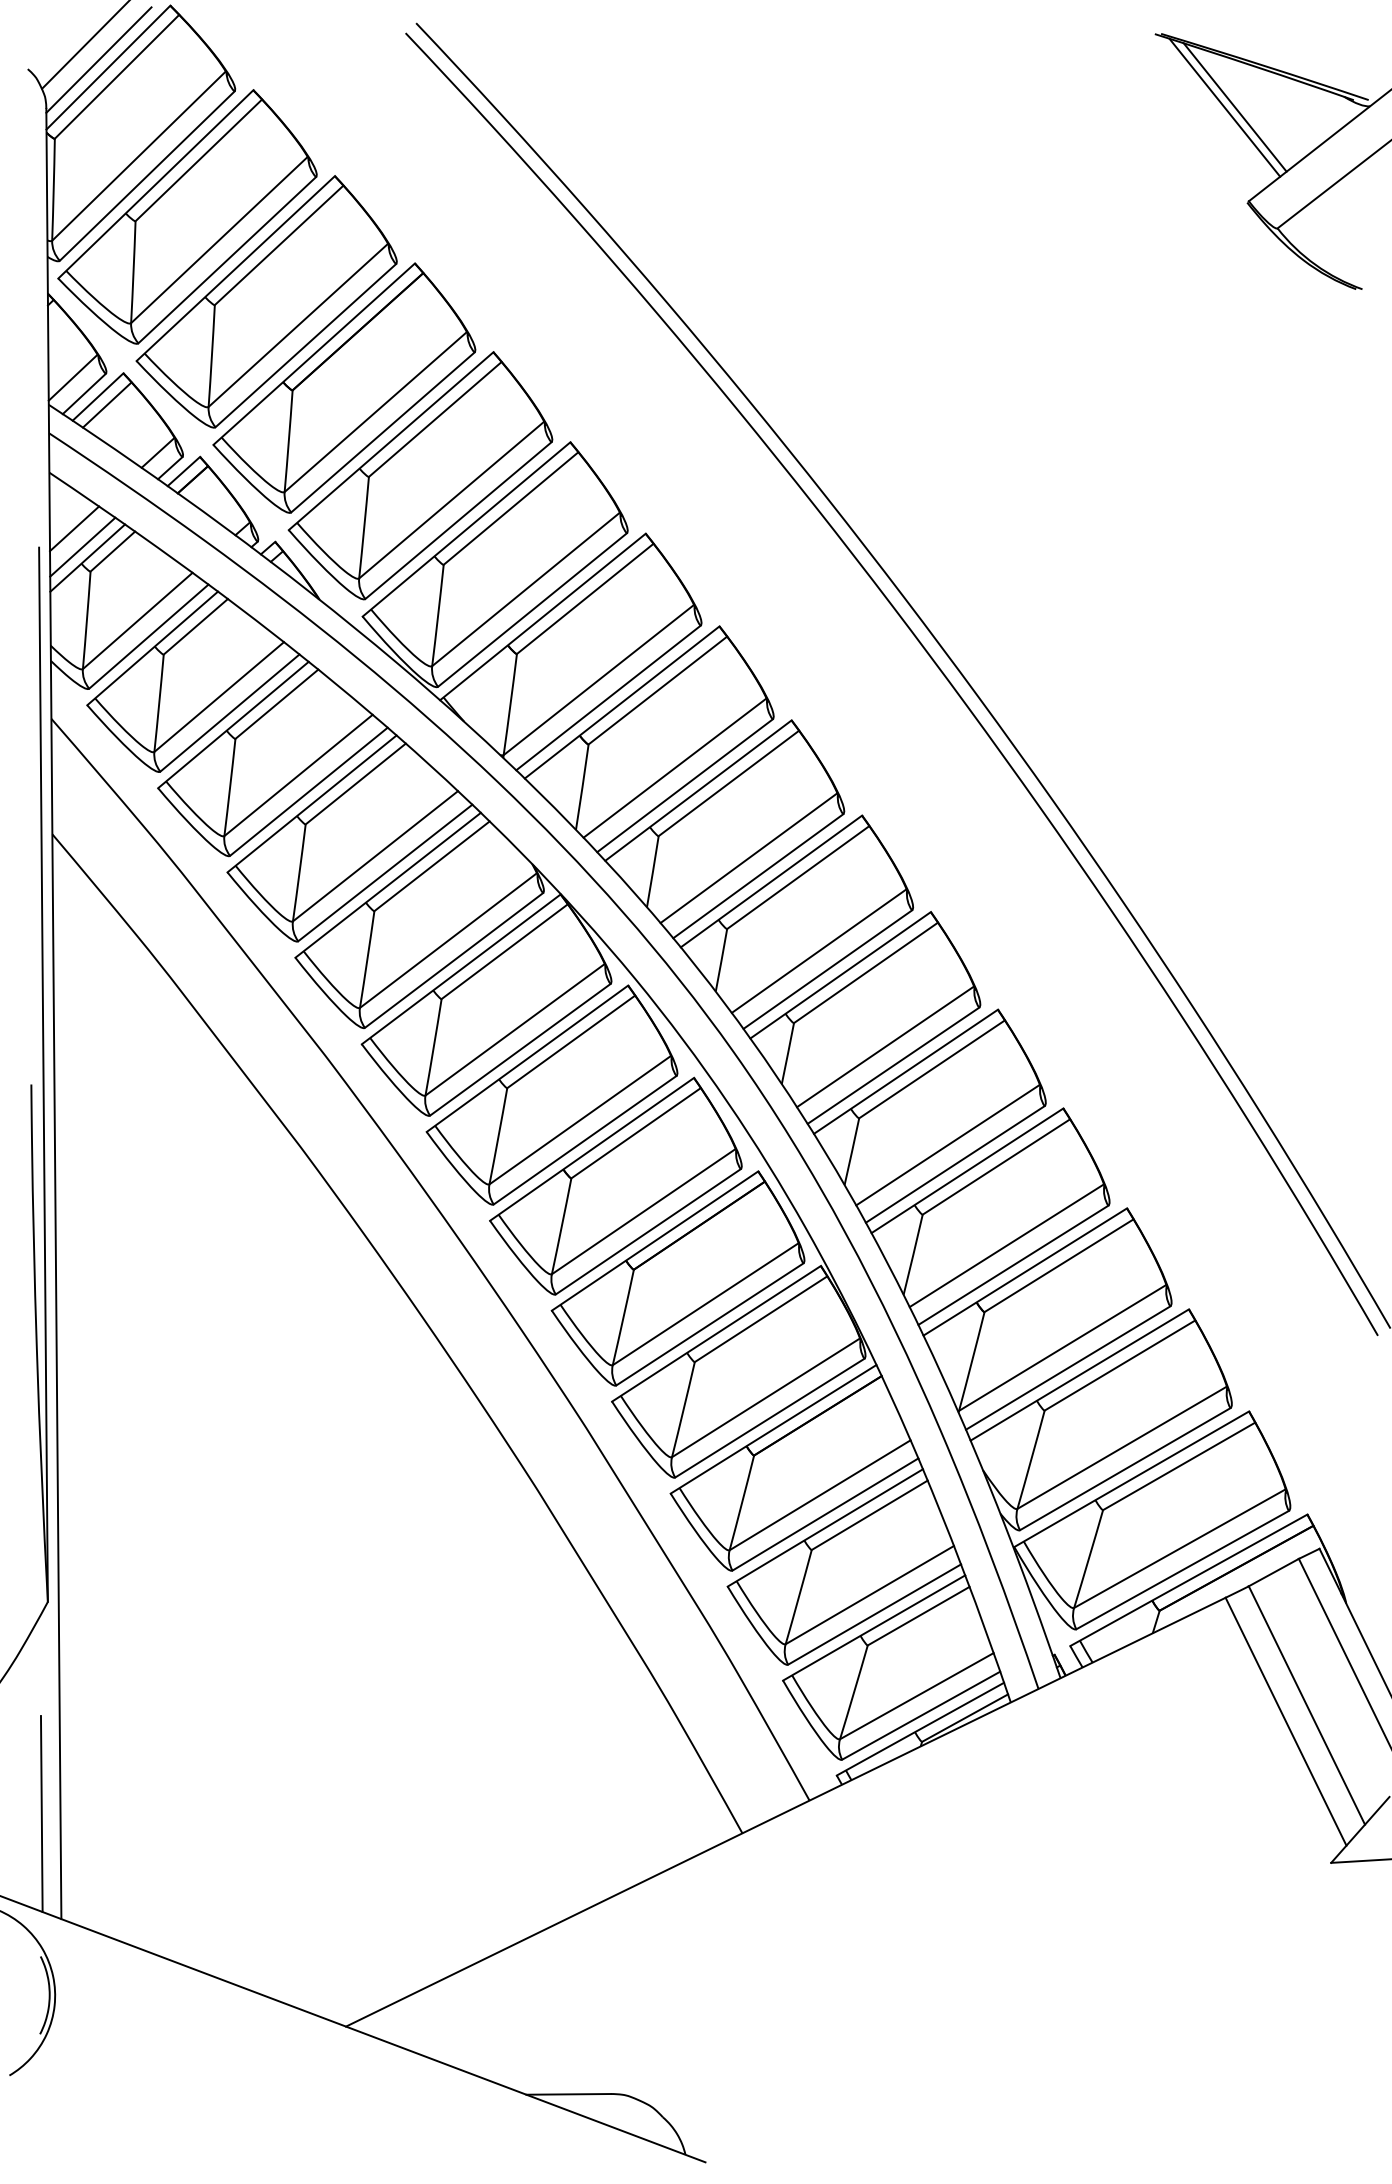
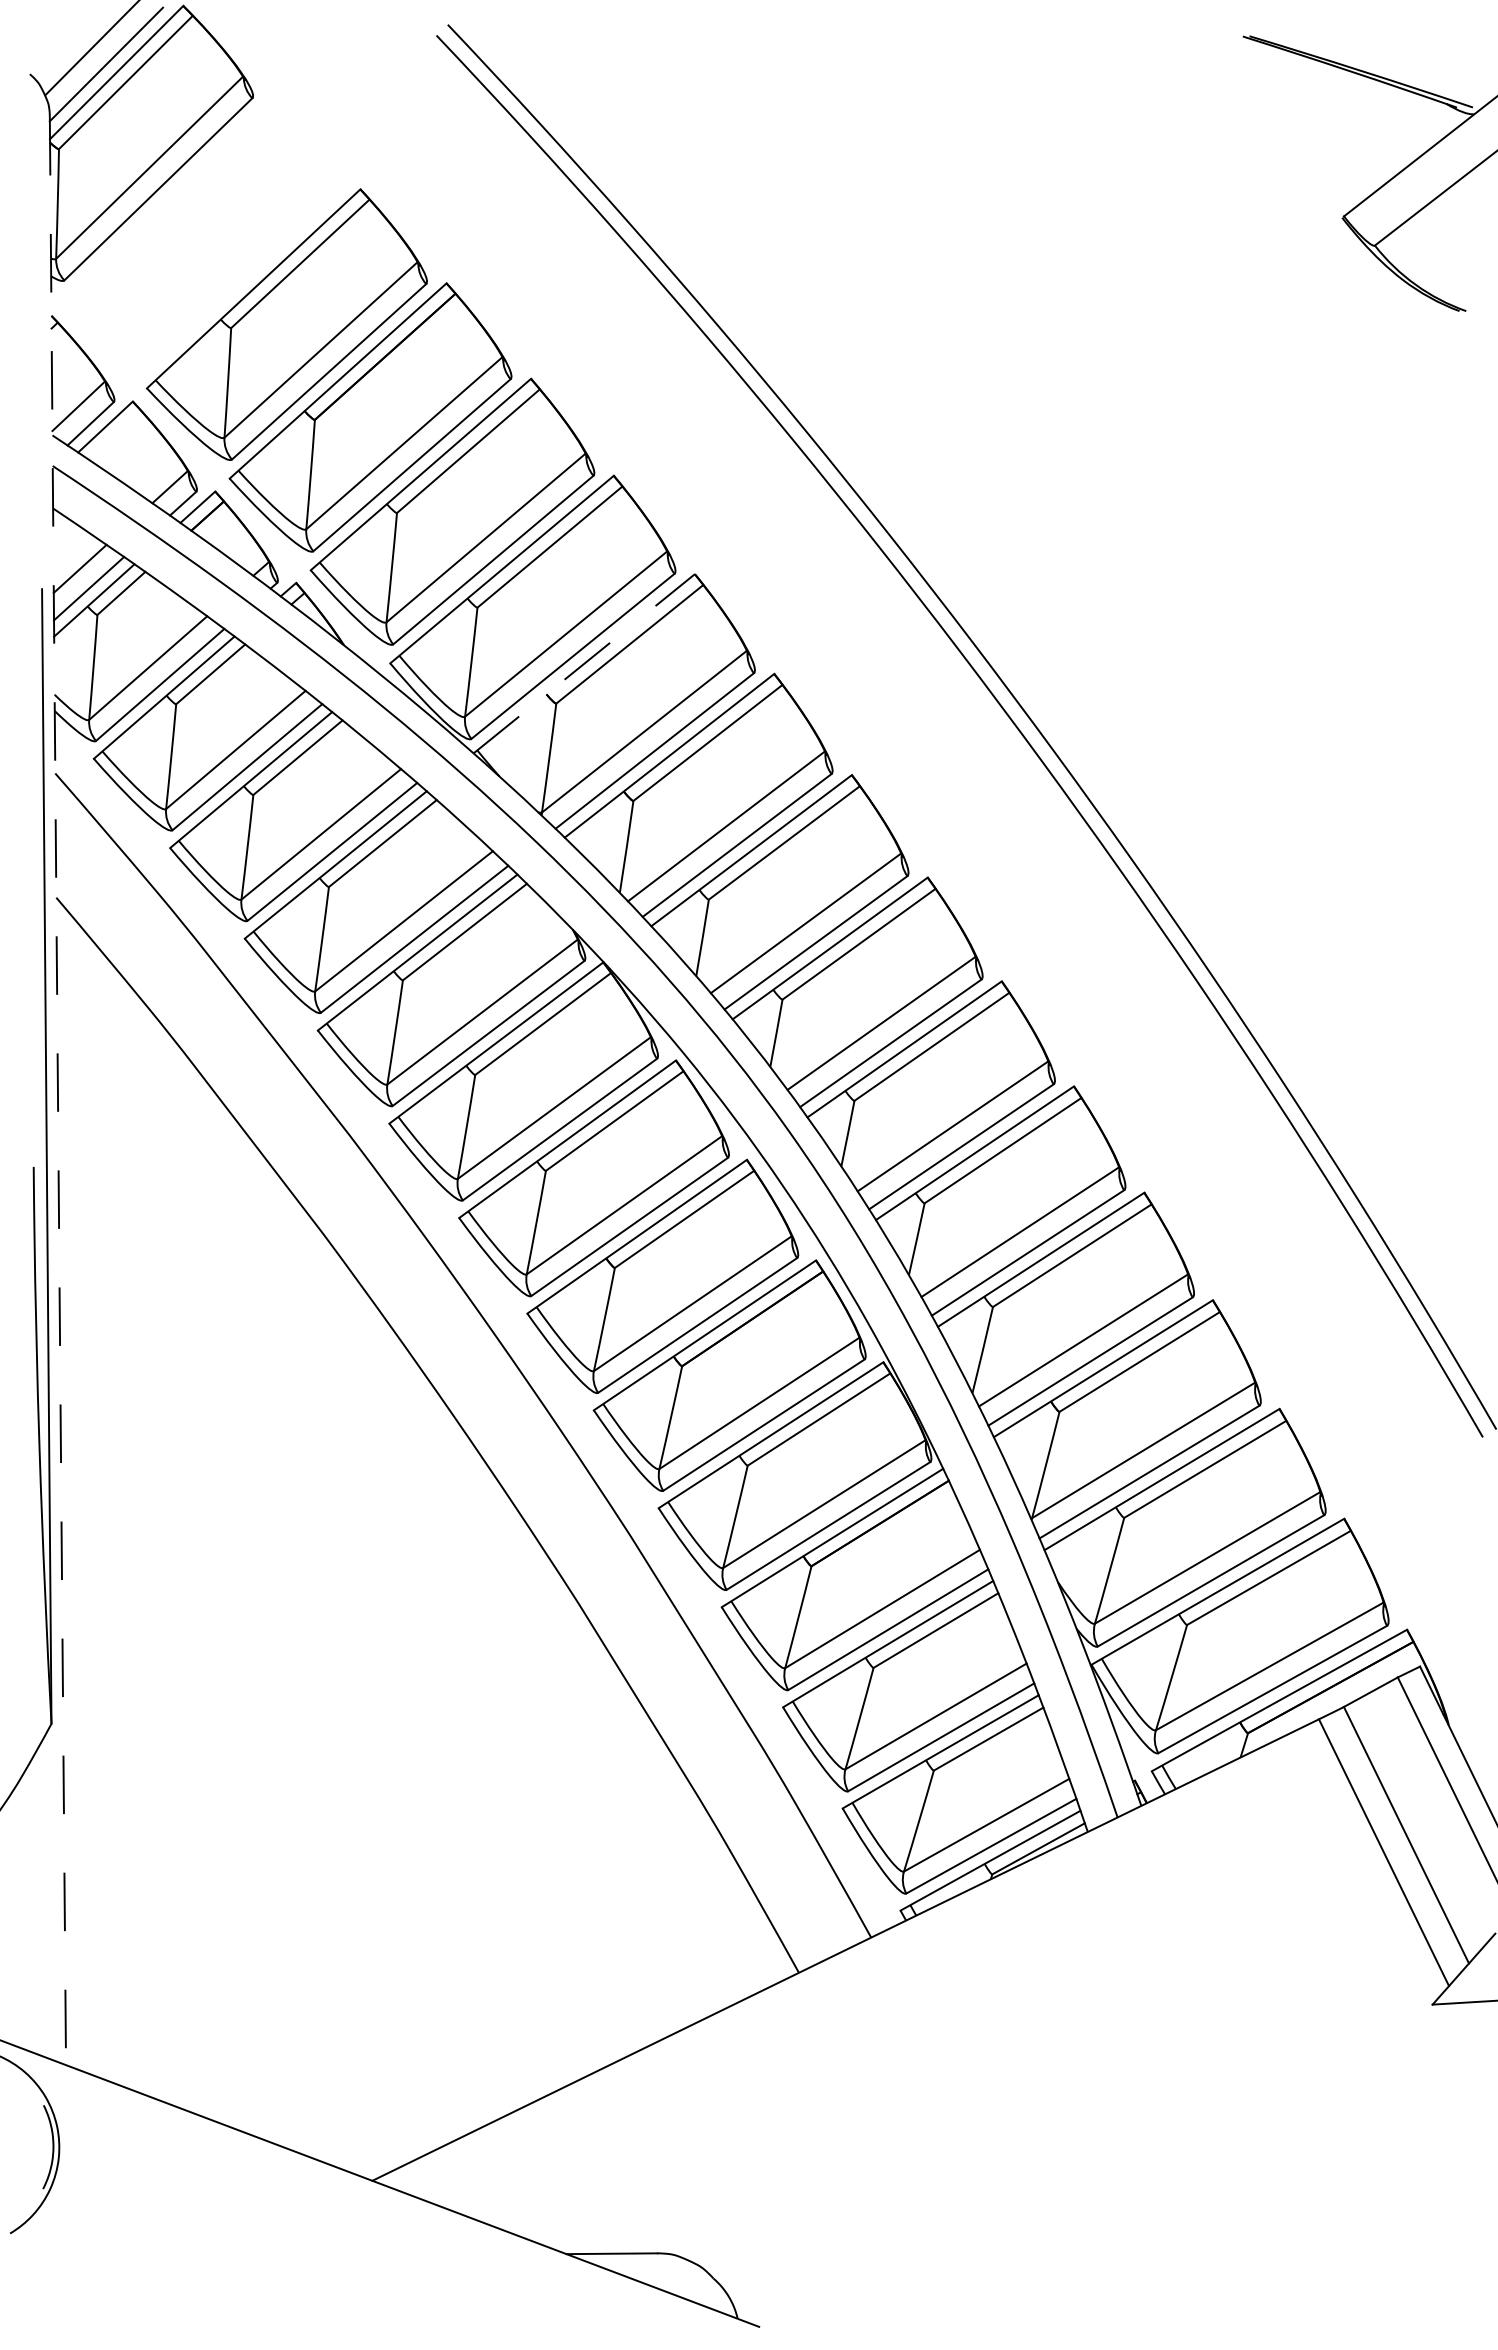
line: (1224, 107) -> (1317, 115), removed
line: (1234, 107) -> (1328, 115), removed
part: (187, 216) -> (201, 232), removed
line: (107, 404) -> (115, 435), removed
line: (543, 616) -> (584, 663), solid -> dashed
line: (53, 1014) -> (57, 1091), solid -> dashed
line: (41, 1813) -> (44, 1951), removed

